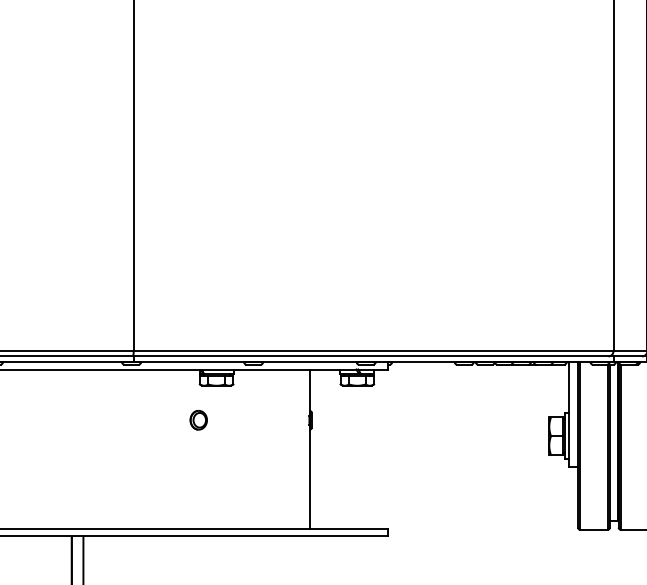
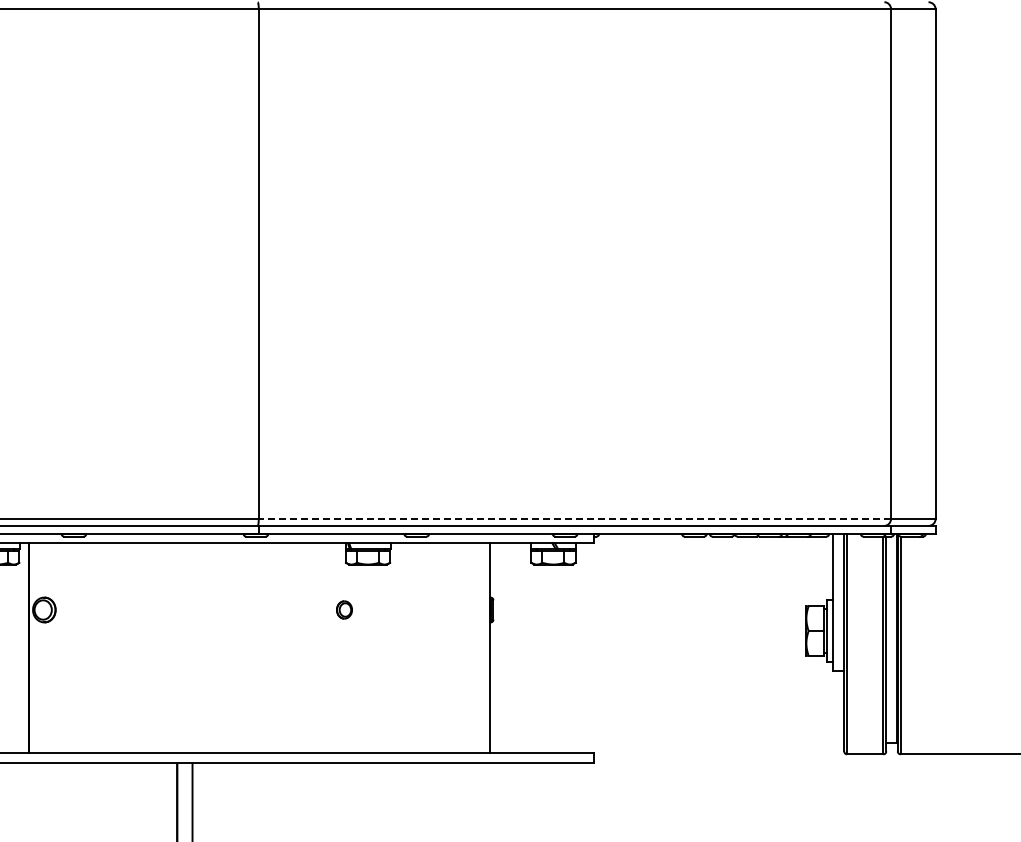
line: (373, 350) -> (574, 518), solid -> dashed
part: (198, 419) -> (344, 609), size x0.7

